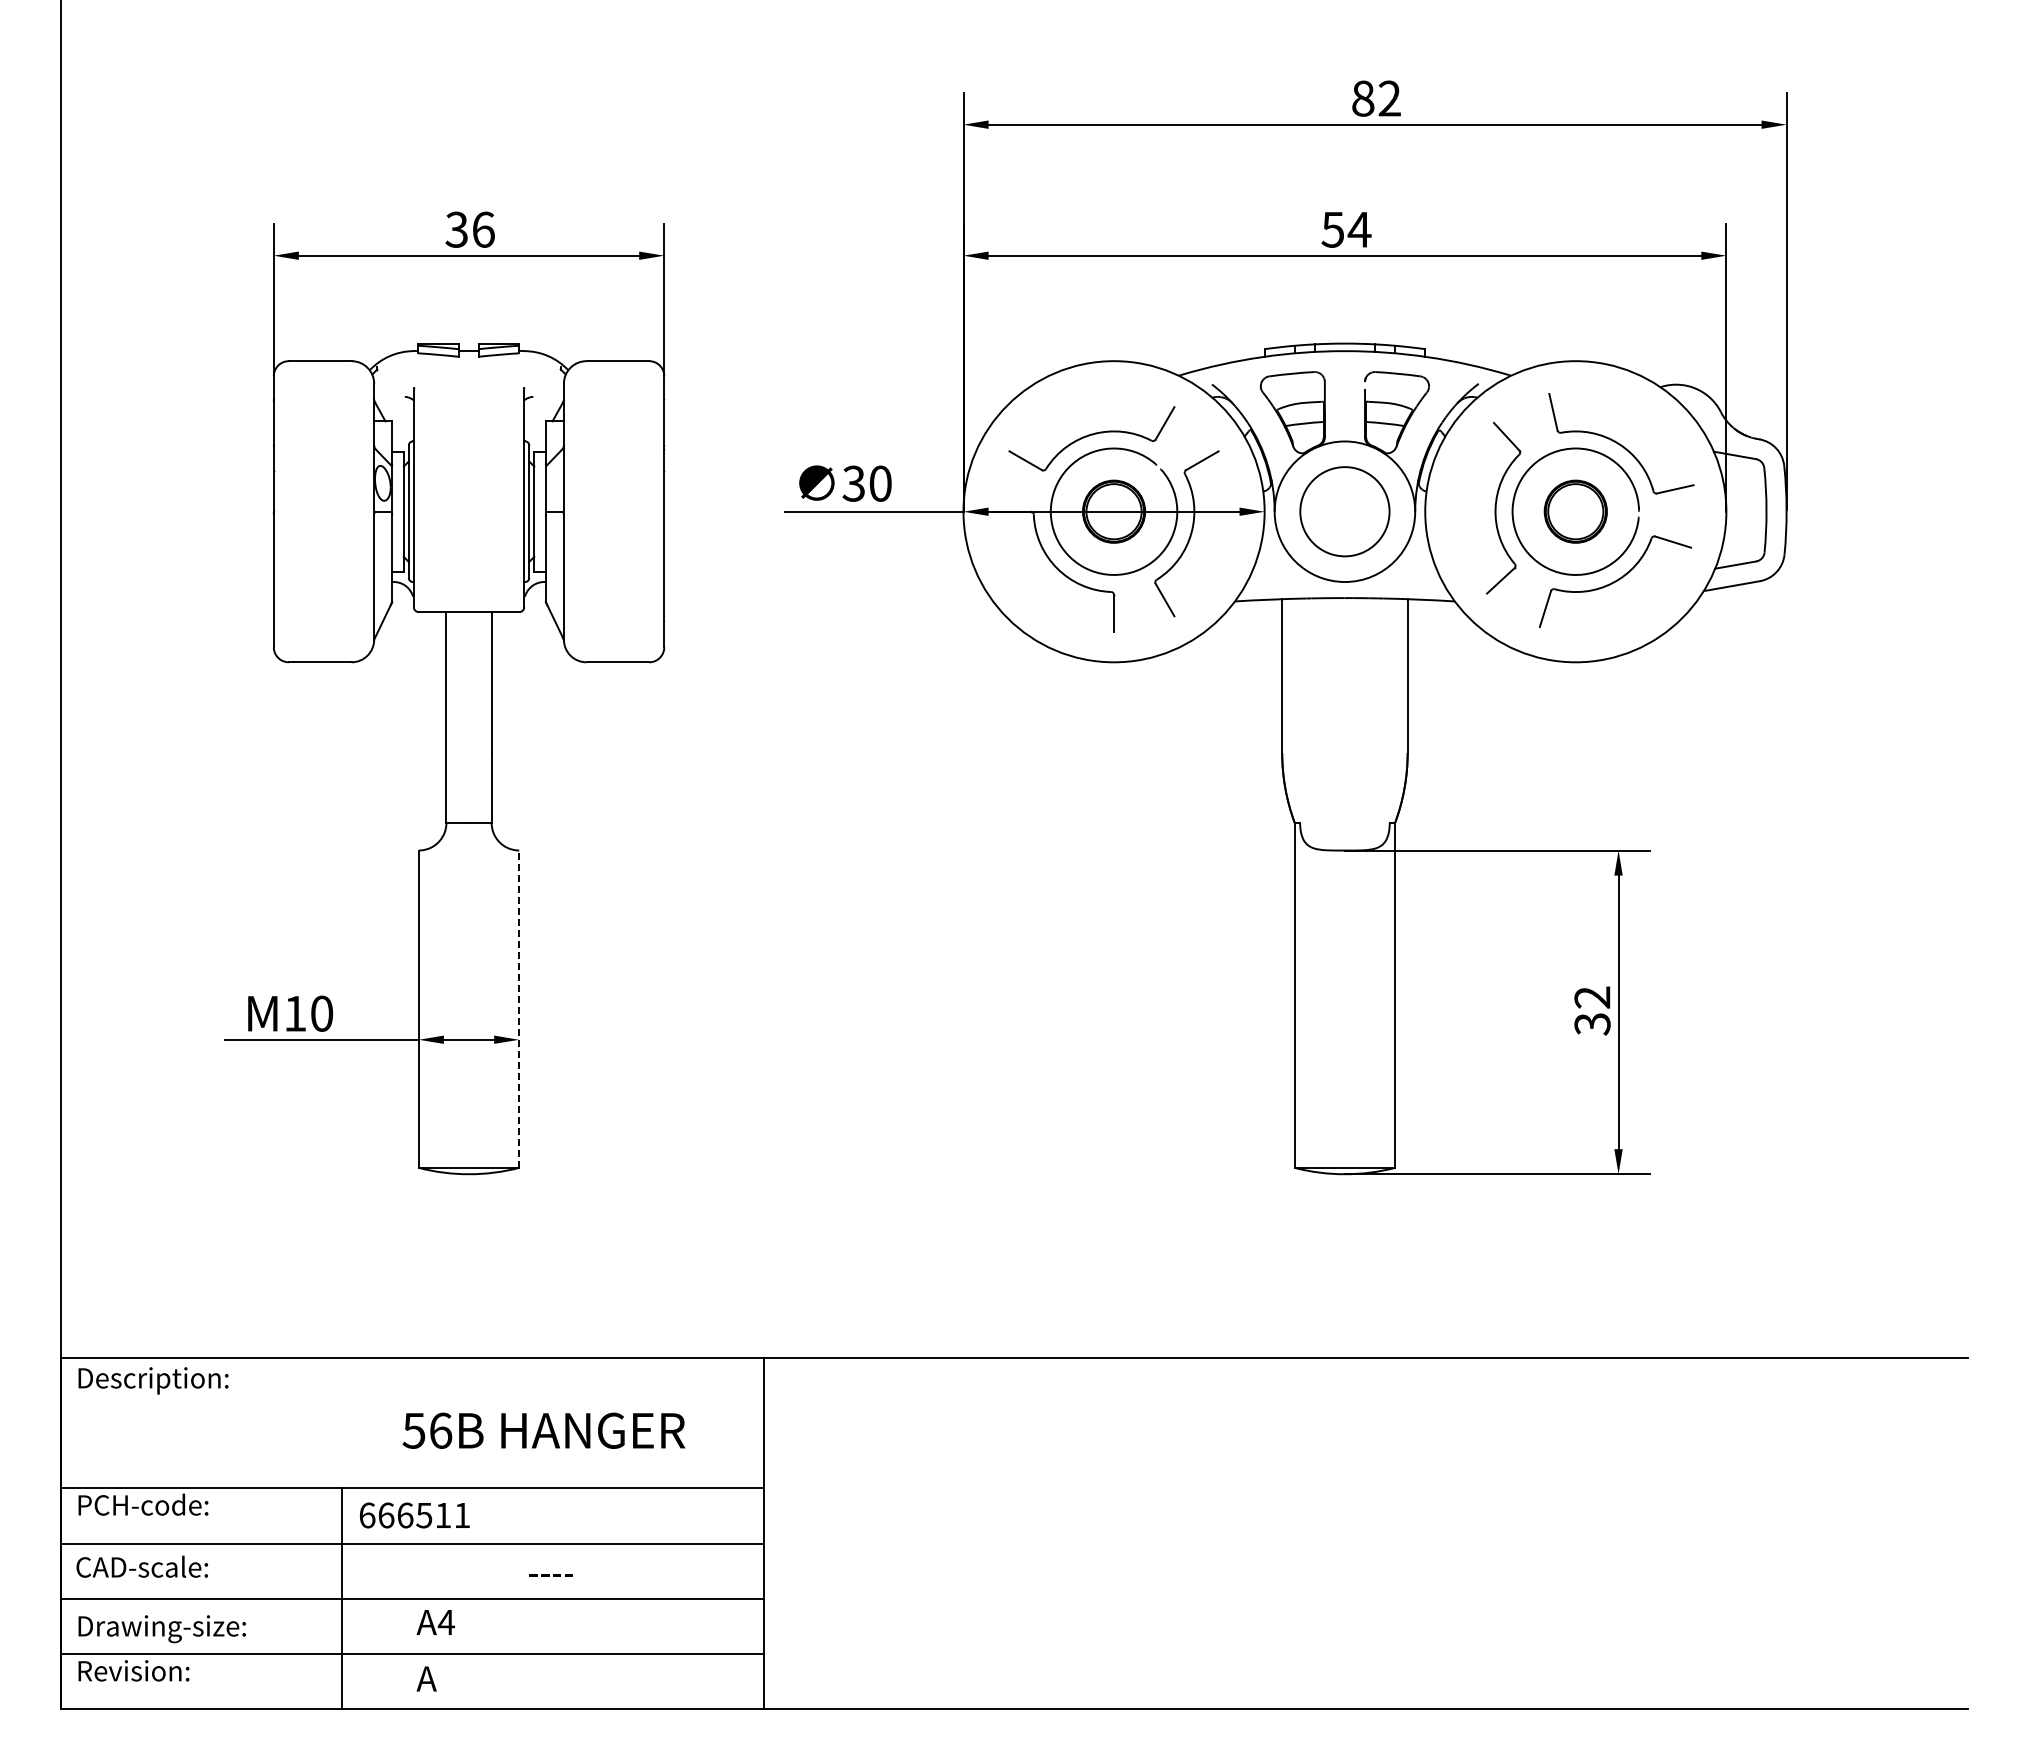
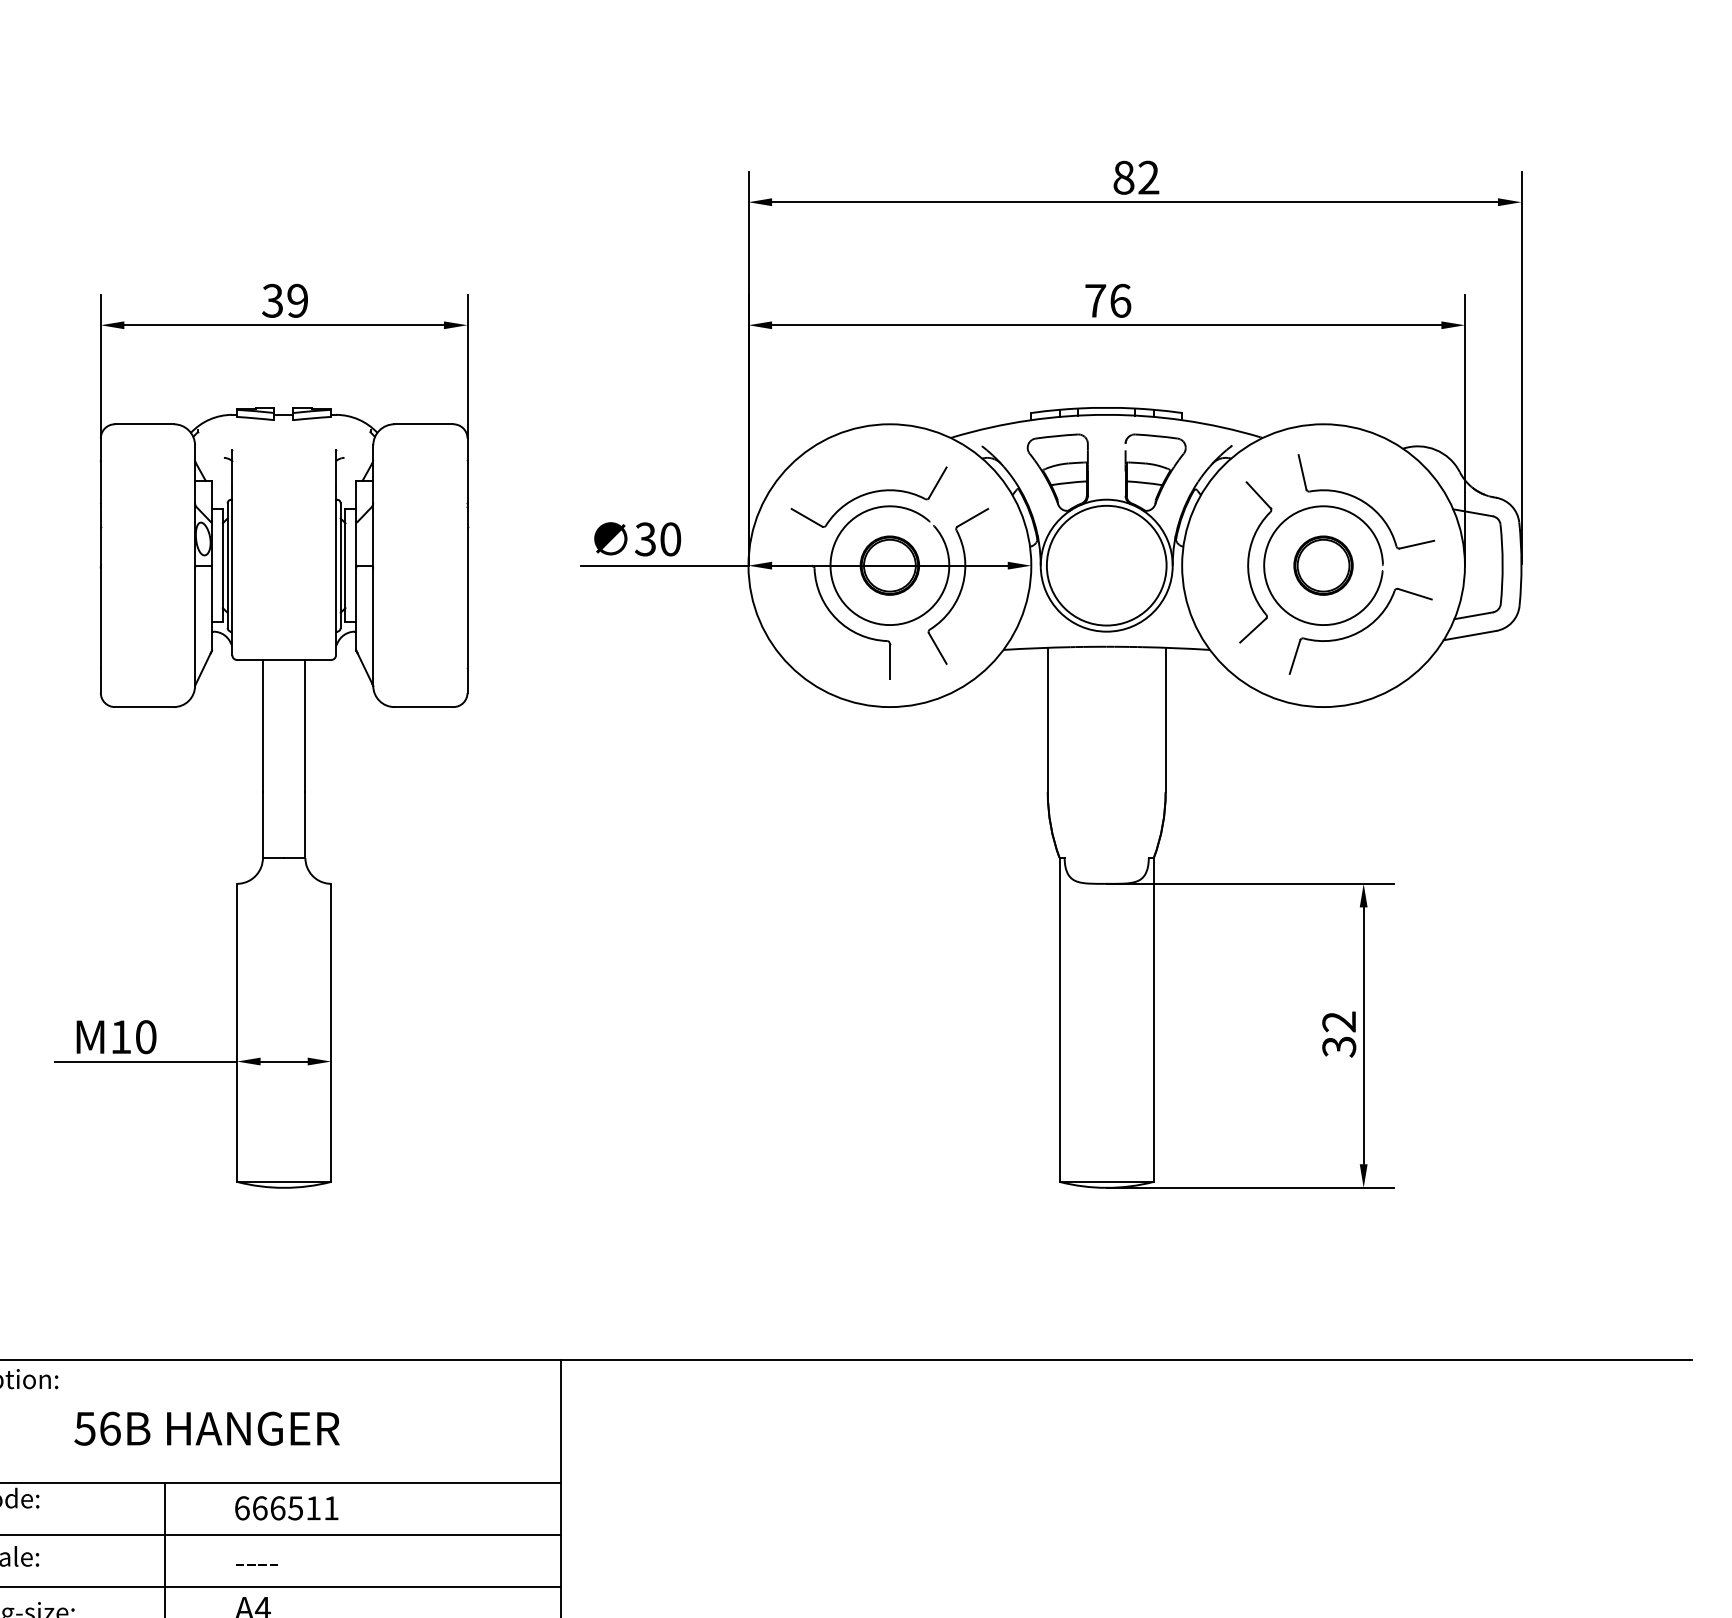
text: (483, 229) -> (297, 300), 36 -> 39
text: (1346, 229) -> (1108, 300), 54 -> 76
circle: (1344, 511) -> (1106, 565), size x1.43
line: (519, 1009) -> (331, 1033), dashed -> solid
text: (543, 1430) -> (206, 1428), moved
text: (414, 1515) -> (286, 1508), moved
text: (550, 1575) -> (256, 1564), moved

